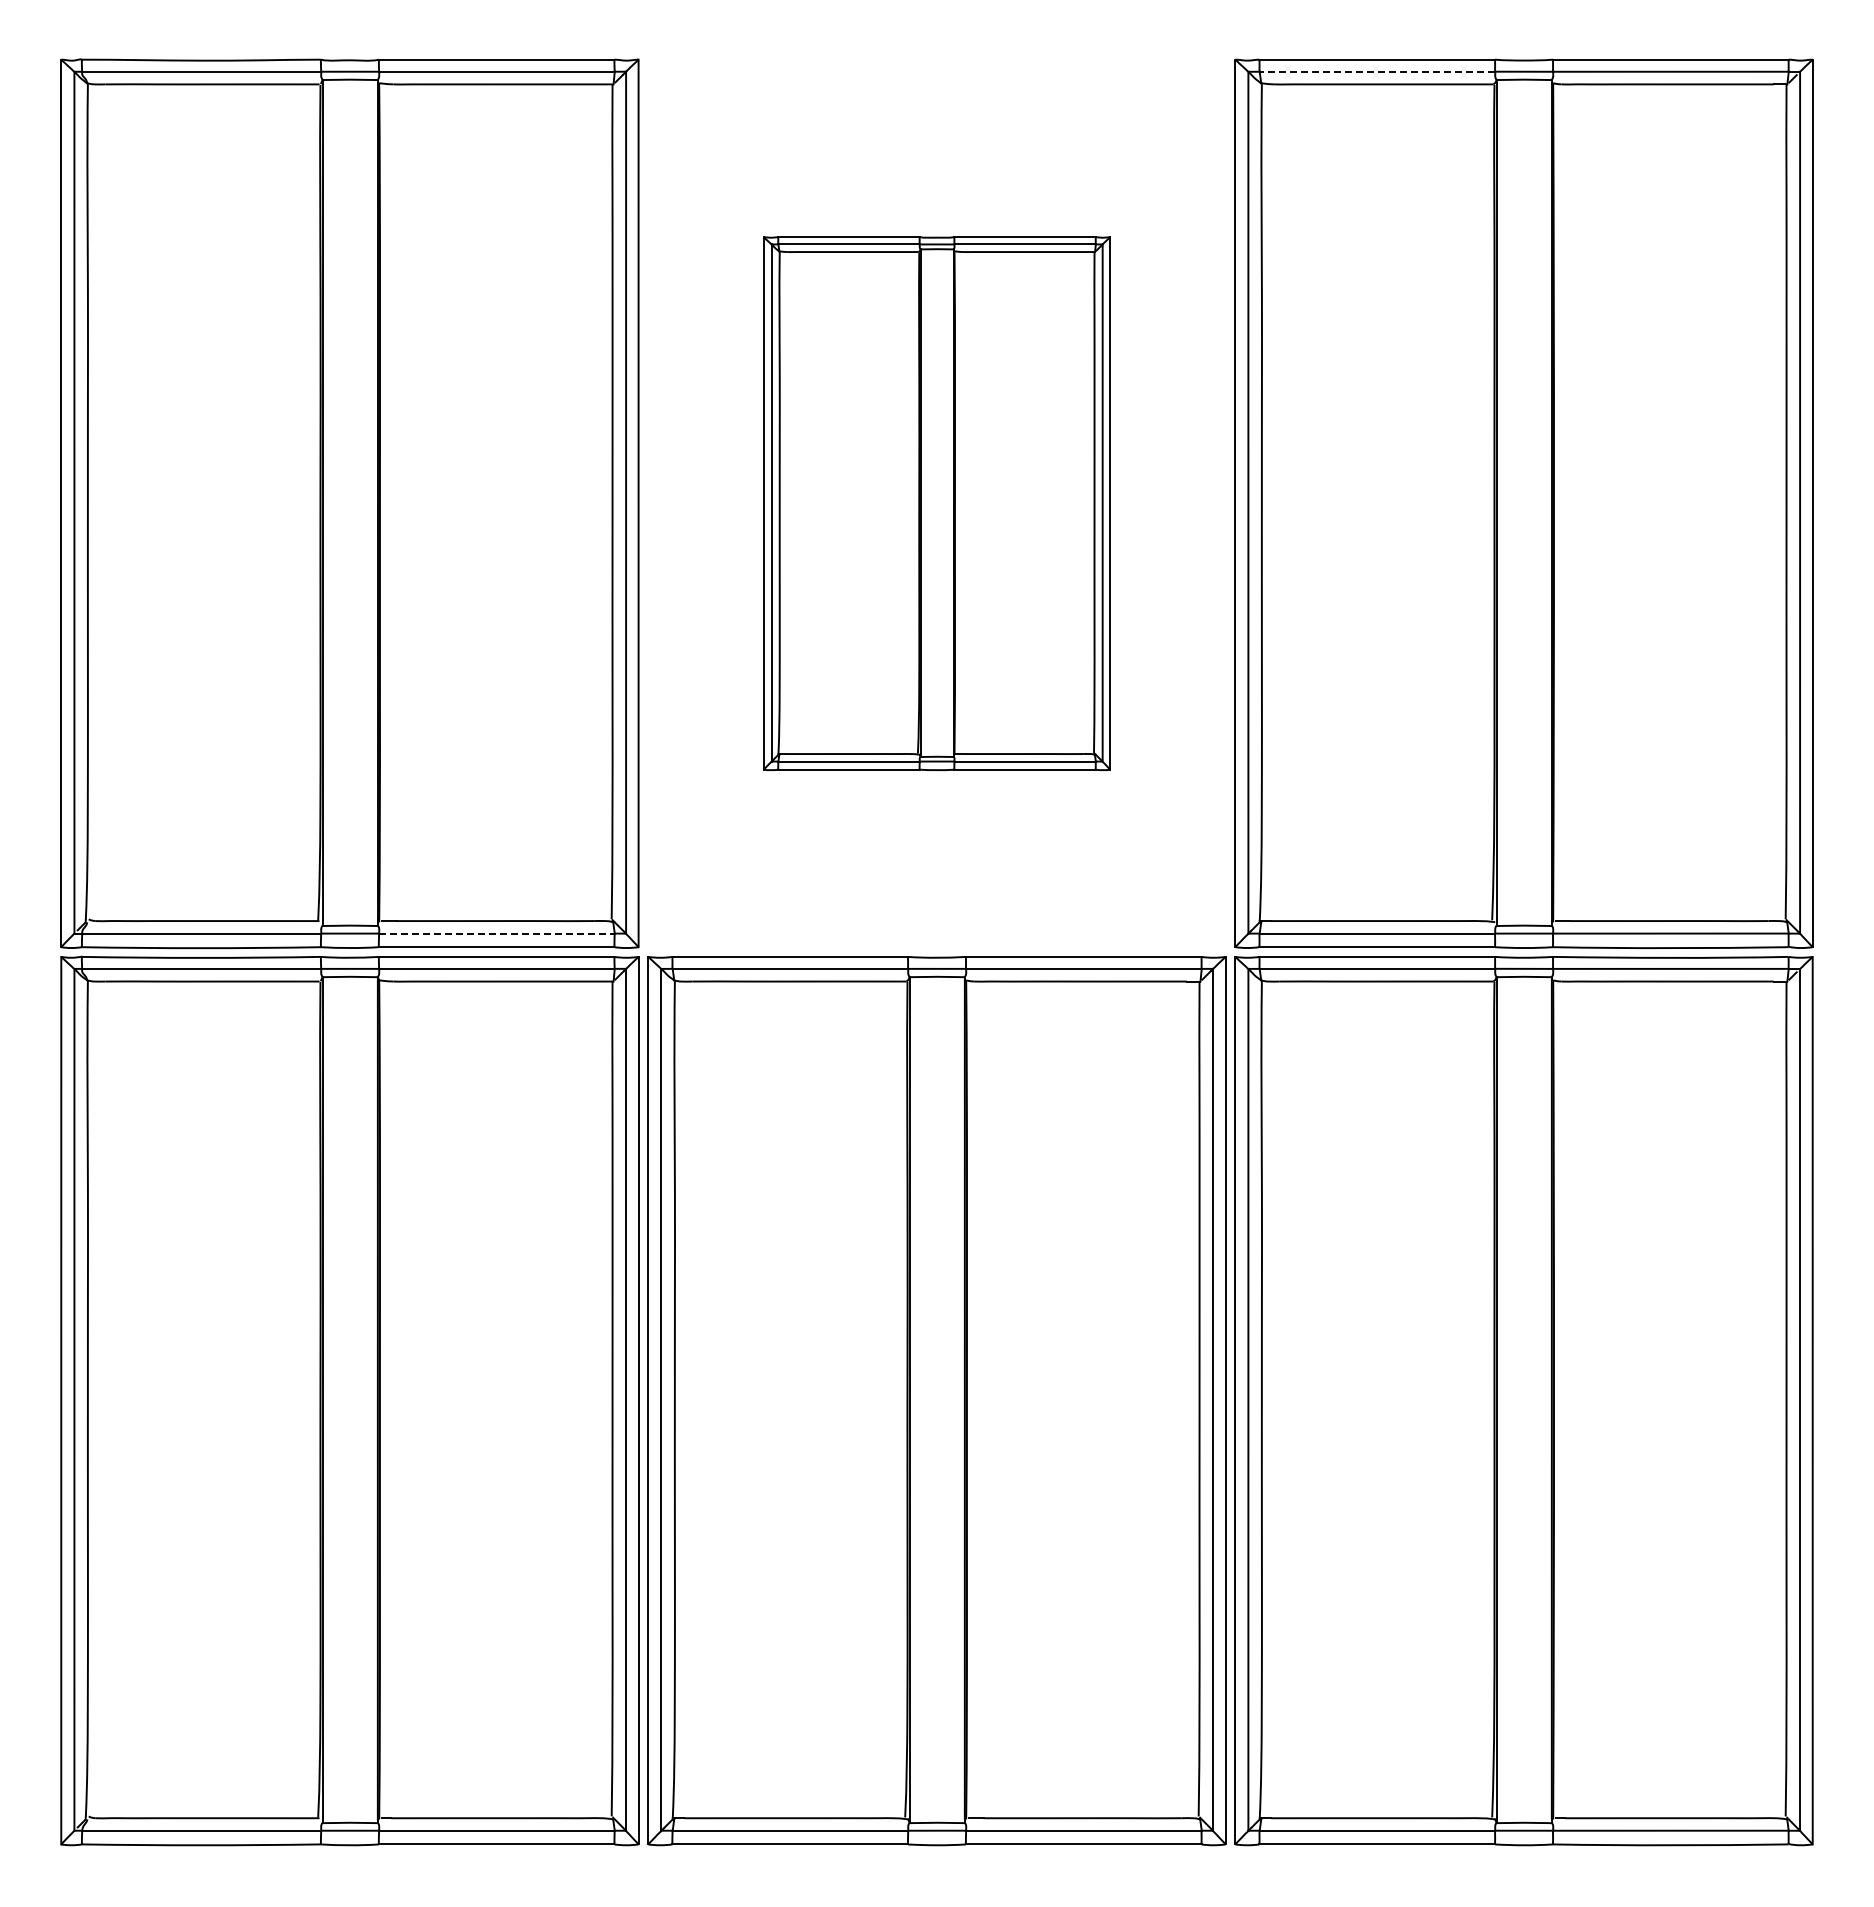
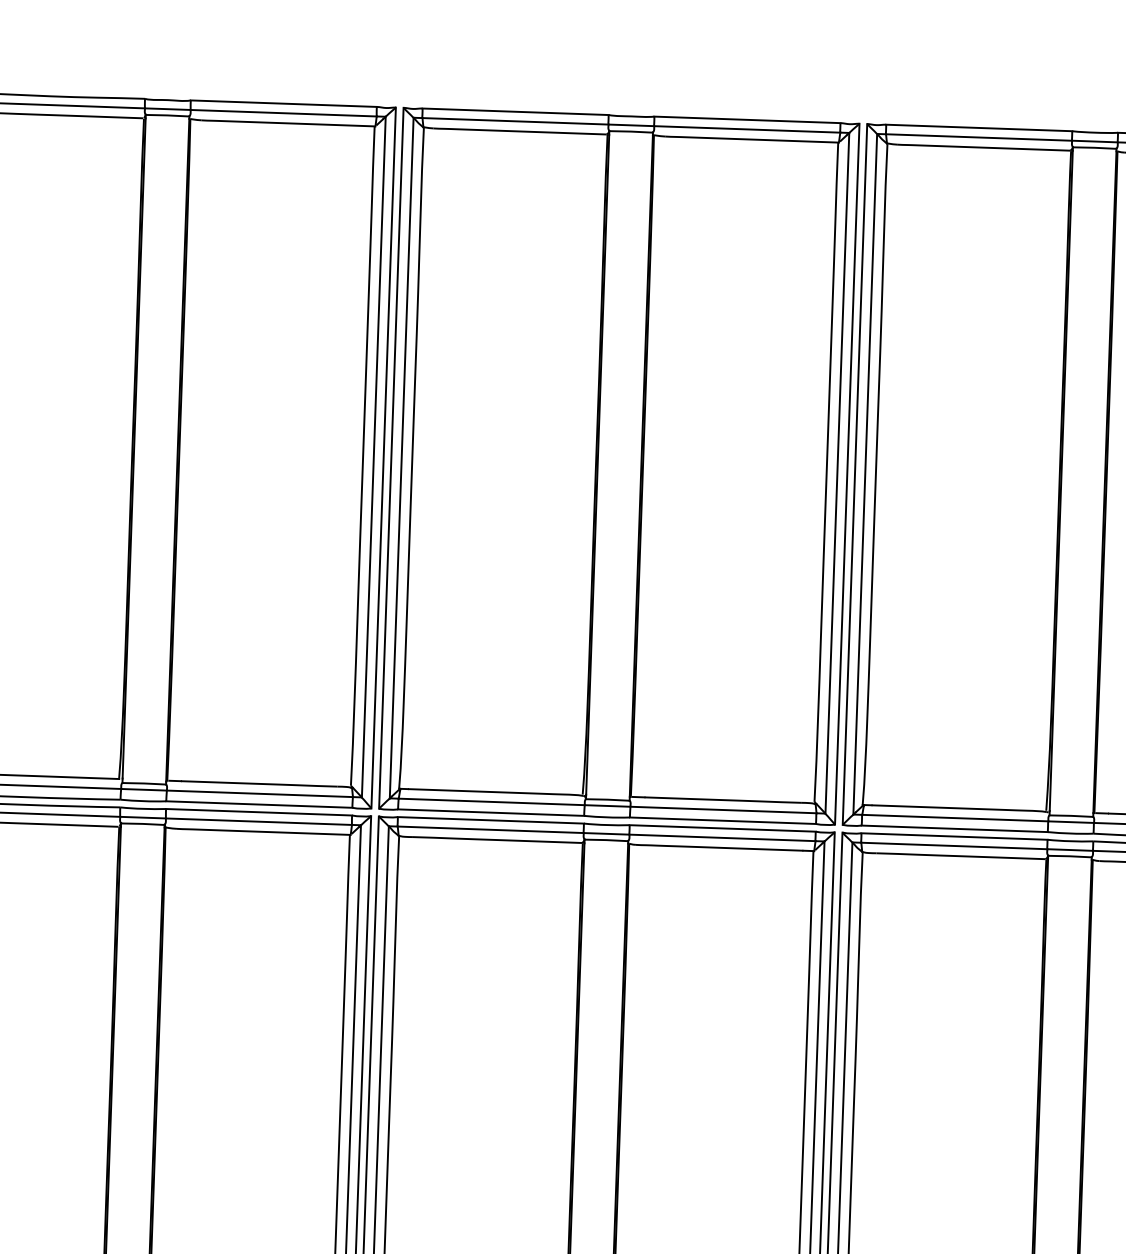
line: (1377, 71) -> (979, 137), dashed -> solid
part: (936, 503) -> (618, 466), size x1.67
line: (496, 933) -> (259, 793), dashed -> solid

